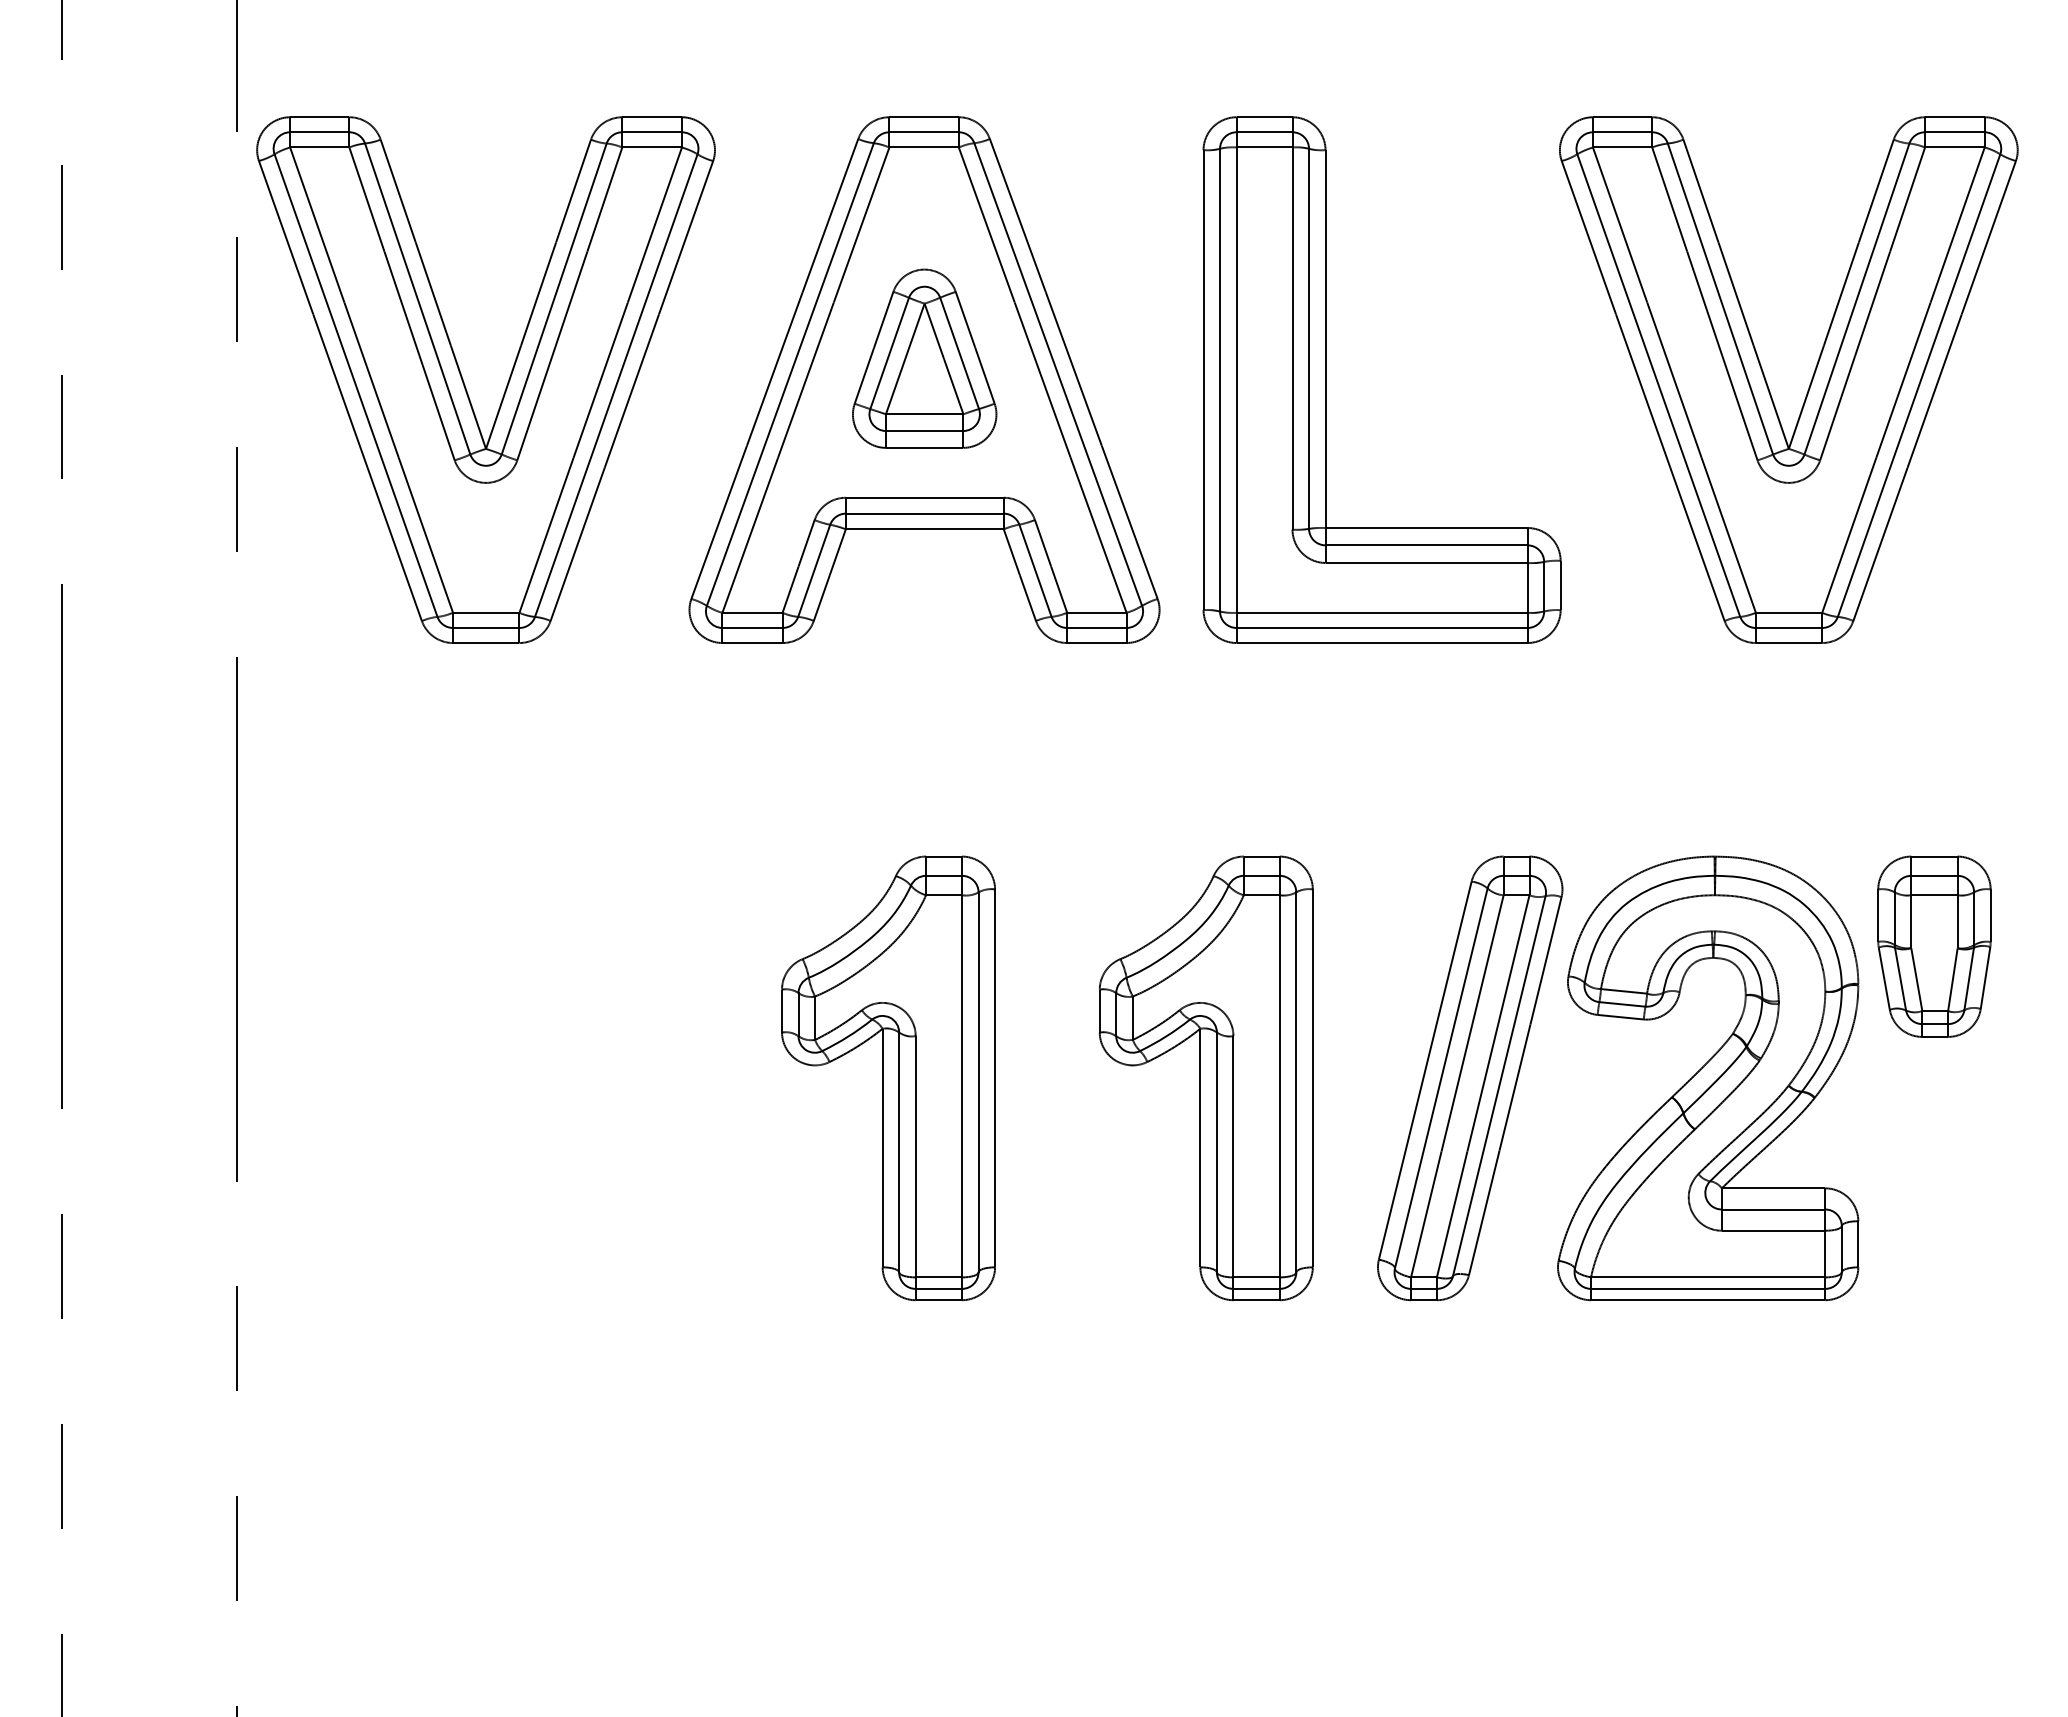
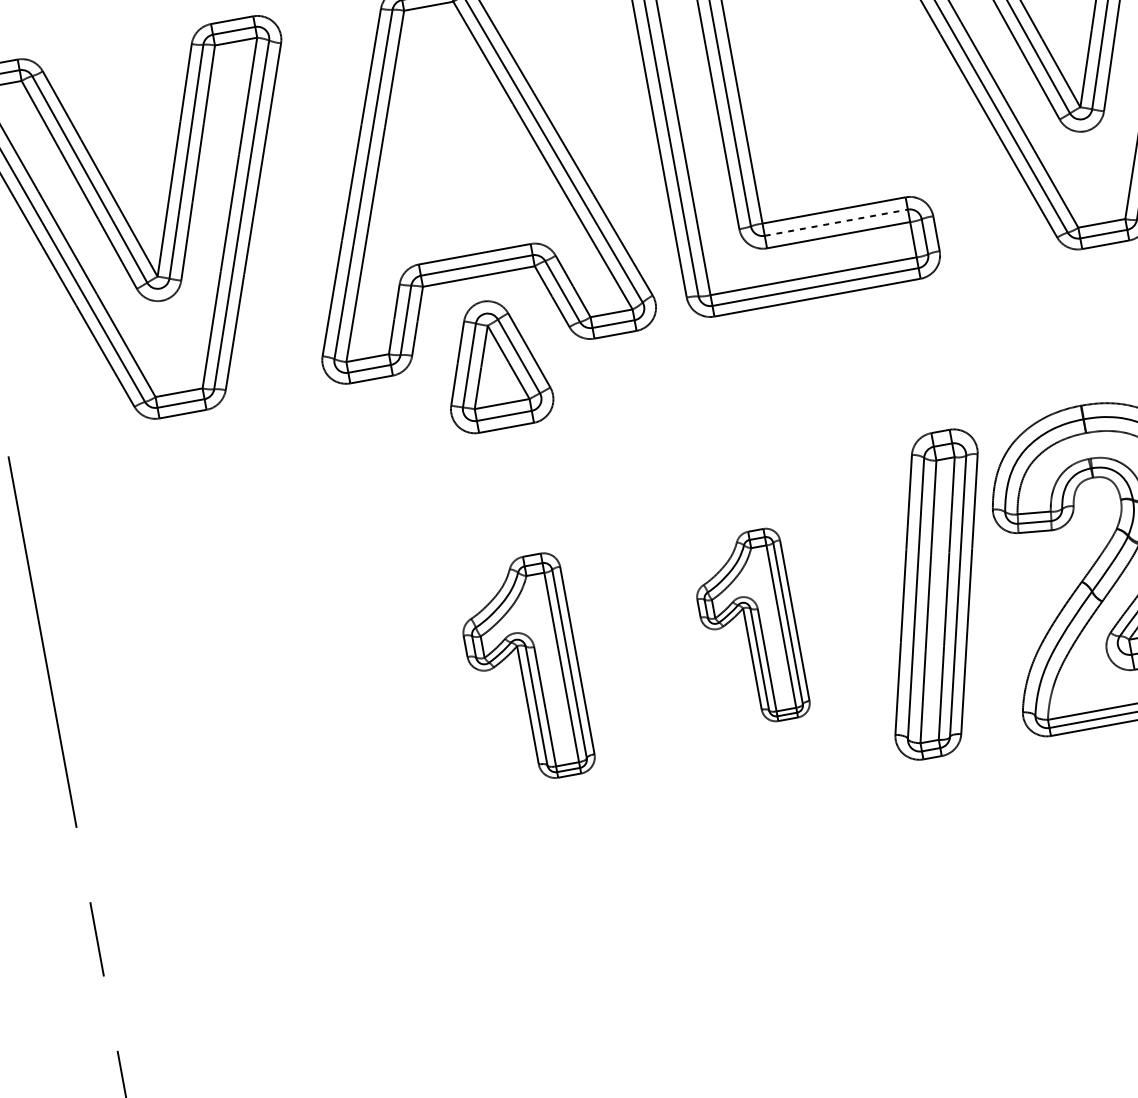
part: (924, 358) -> (494, 364), moved
line: (1427, 545) -> (837, 222), solid -> dashed
part: (888, 1078) -> (524, 670), size x0.7
part: (1205, 1078) -> (749, 629), size x0.6

